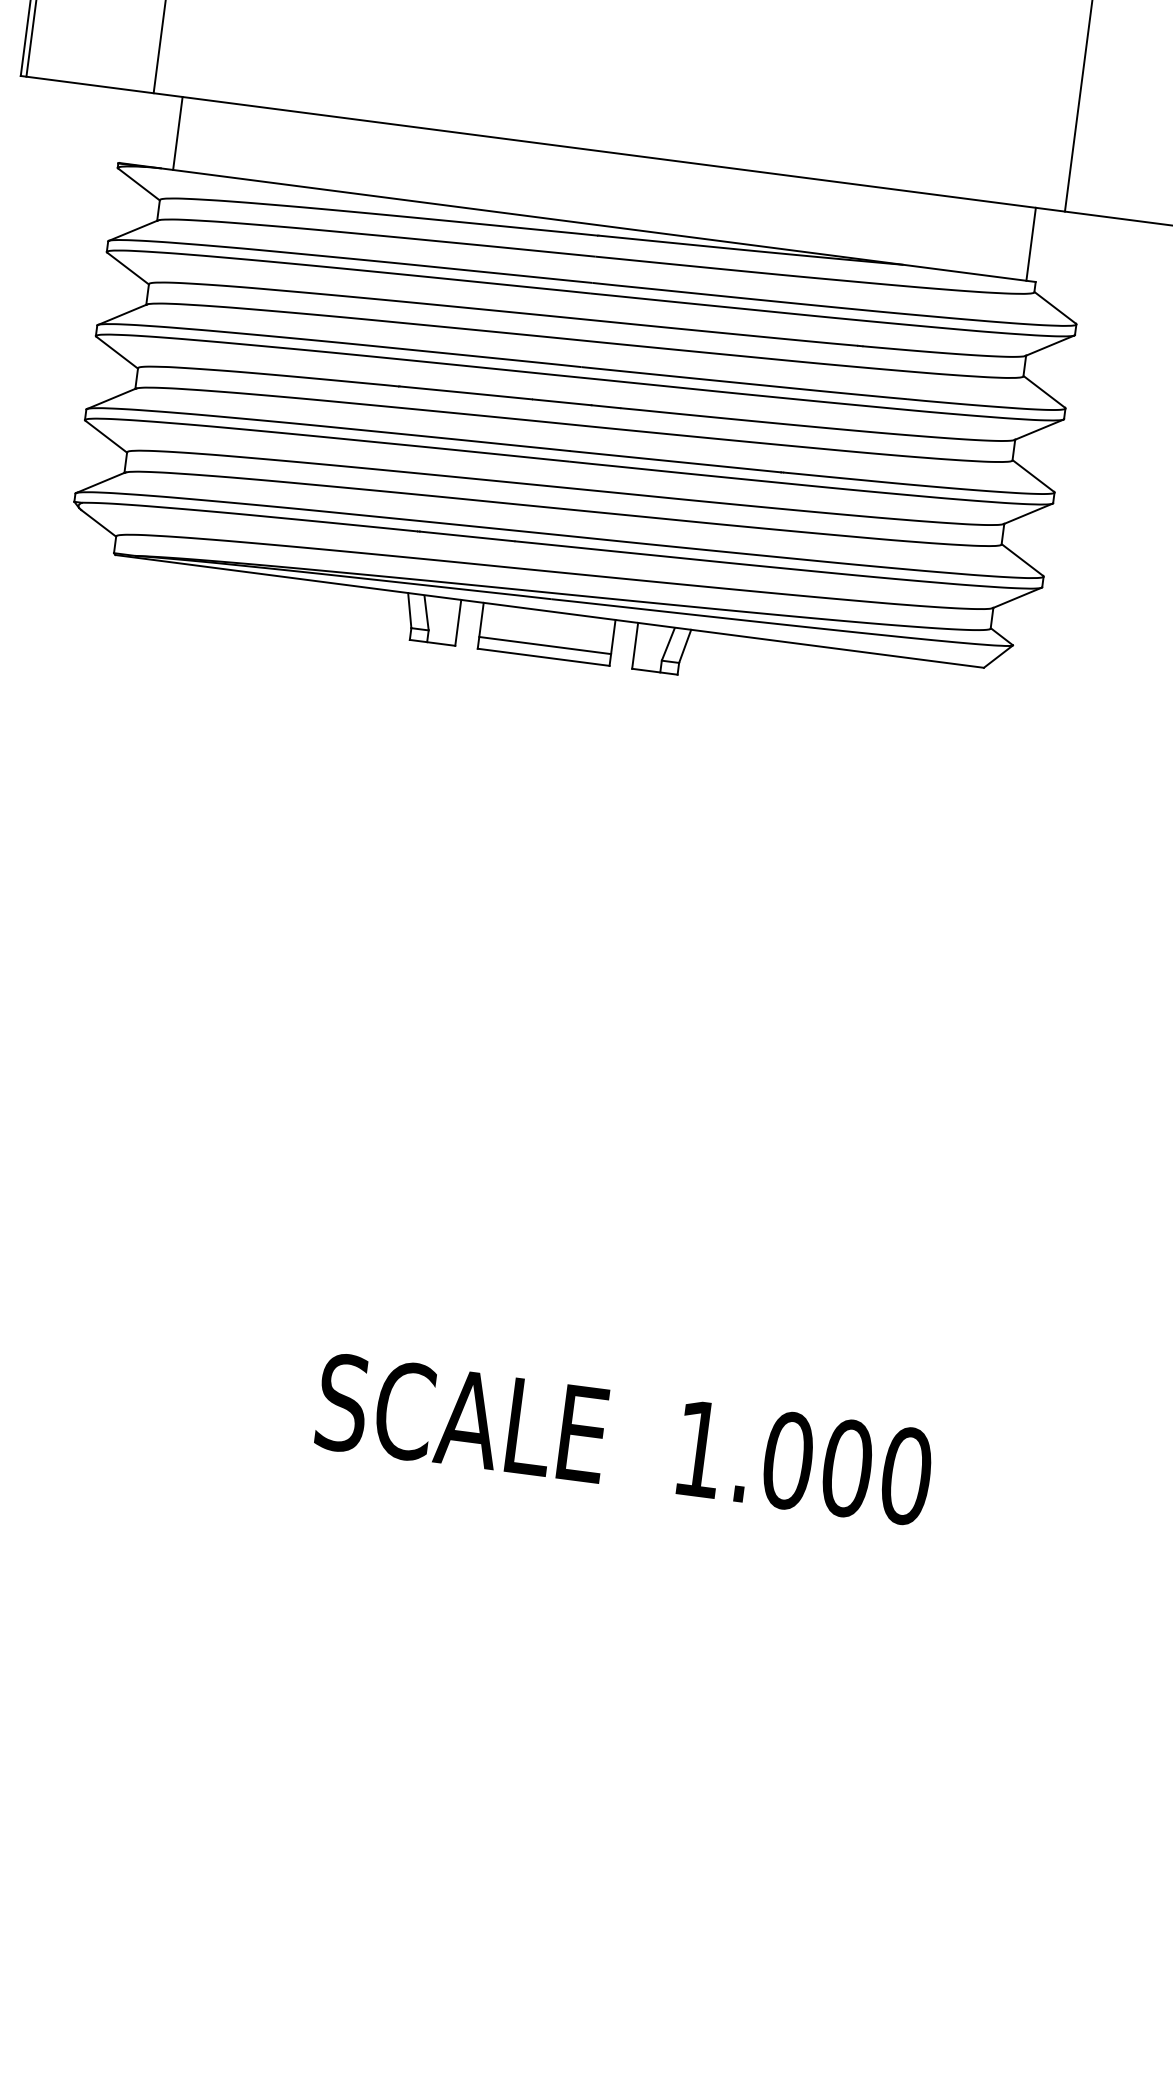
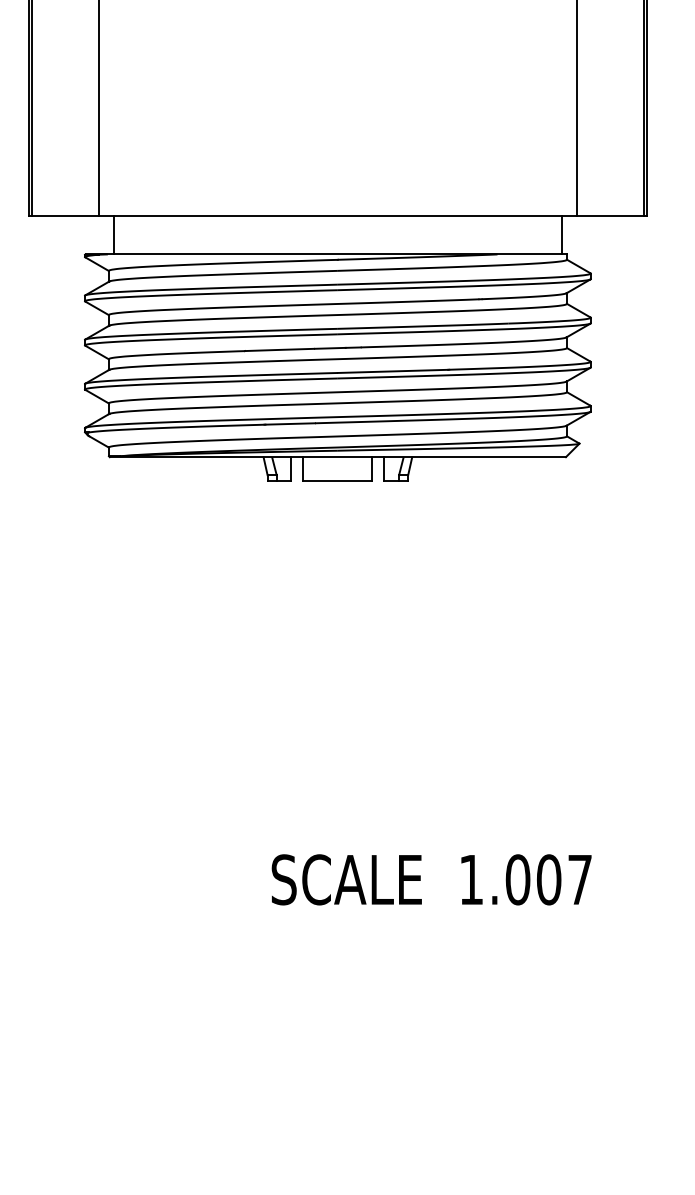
line: (544, 646) -> (337, 475), removed
text: (907, 1475) -> (580, 879), 1.000 -> 1.007

